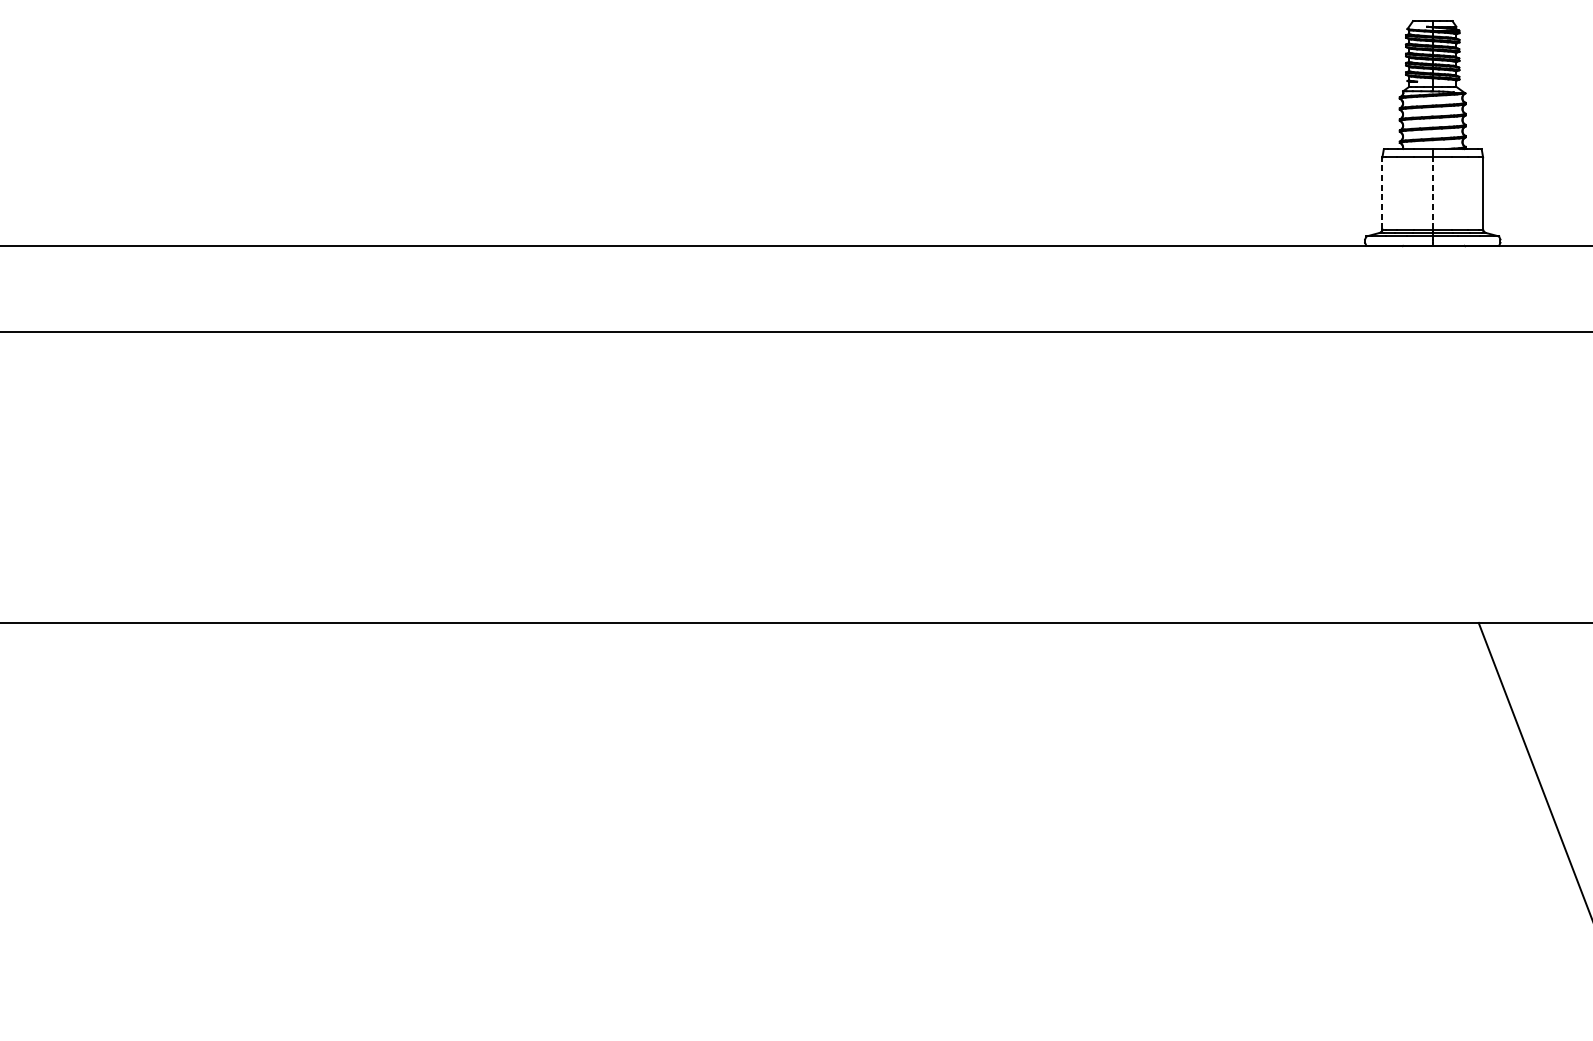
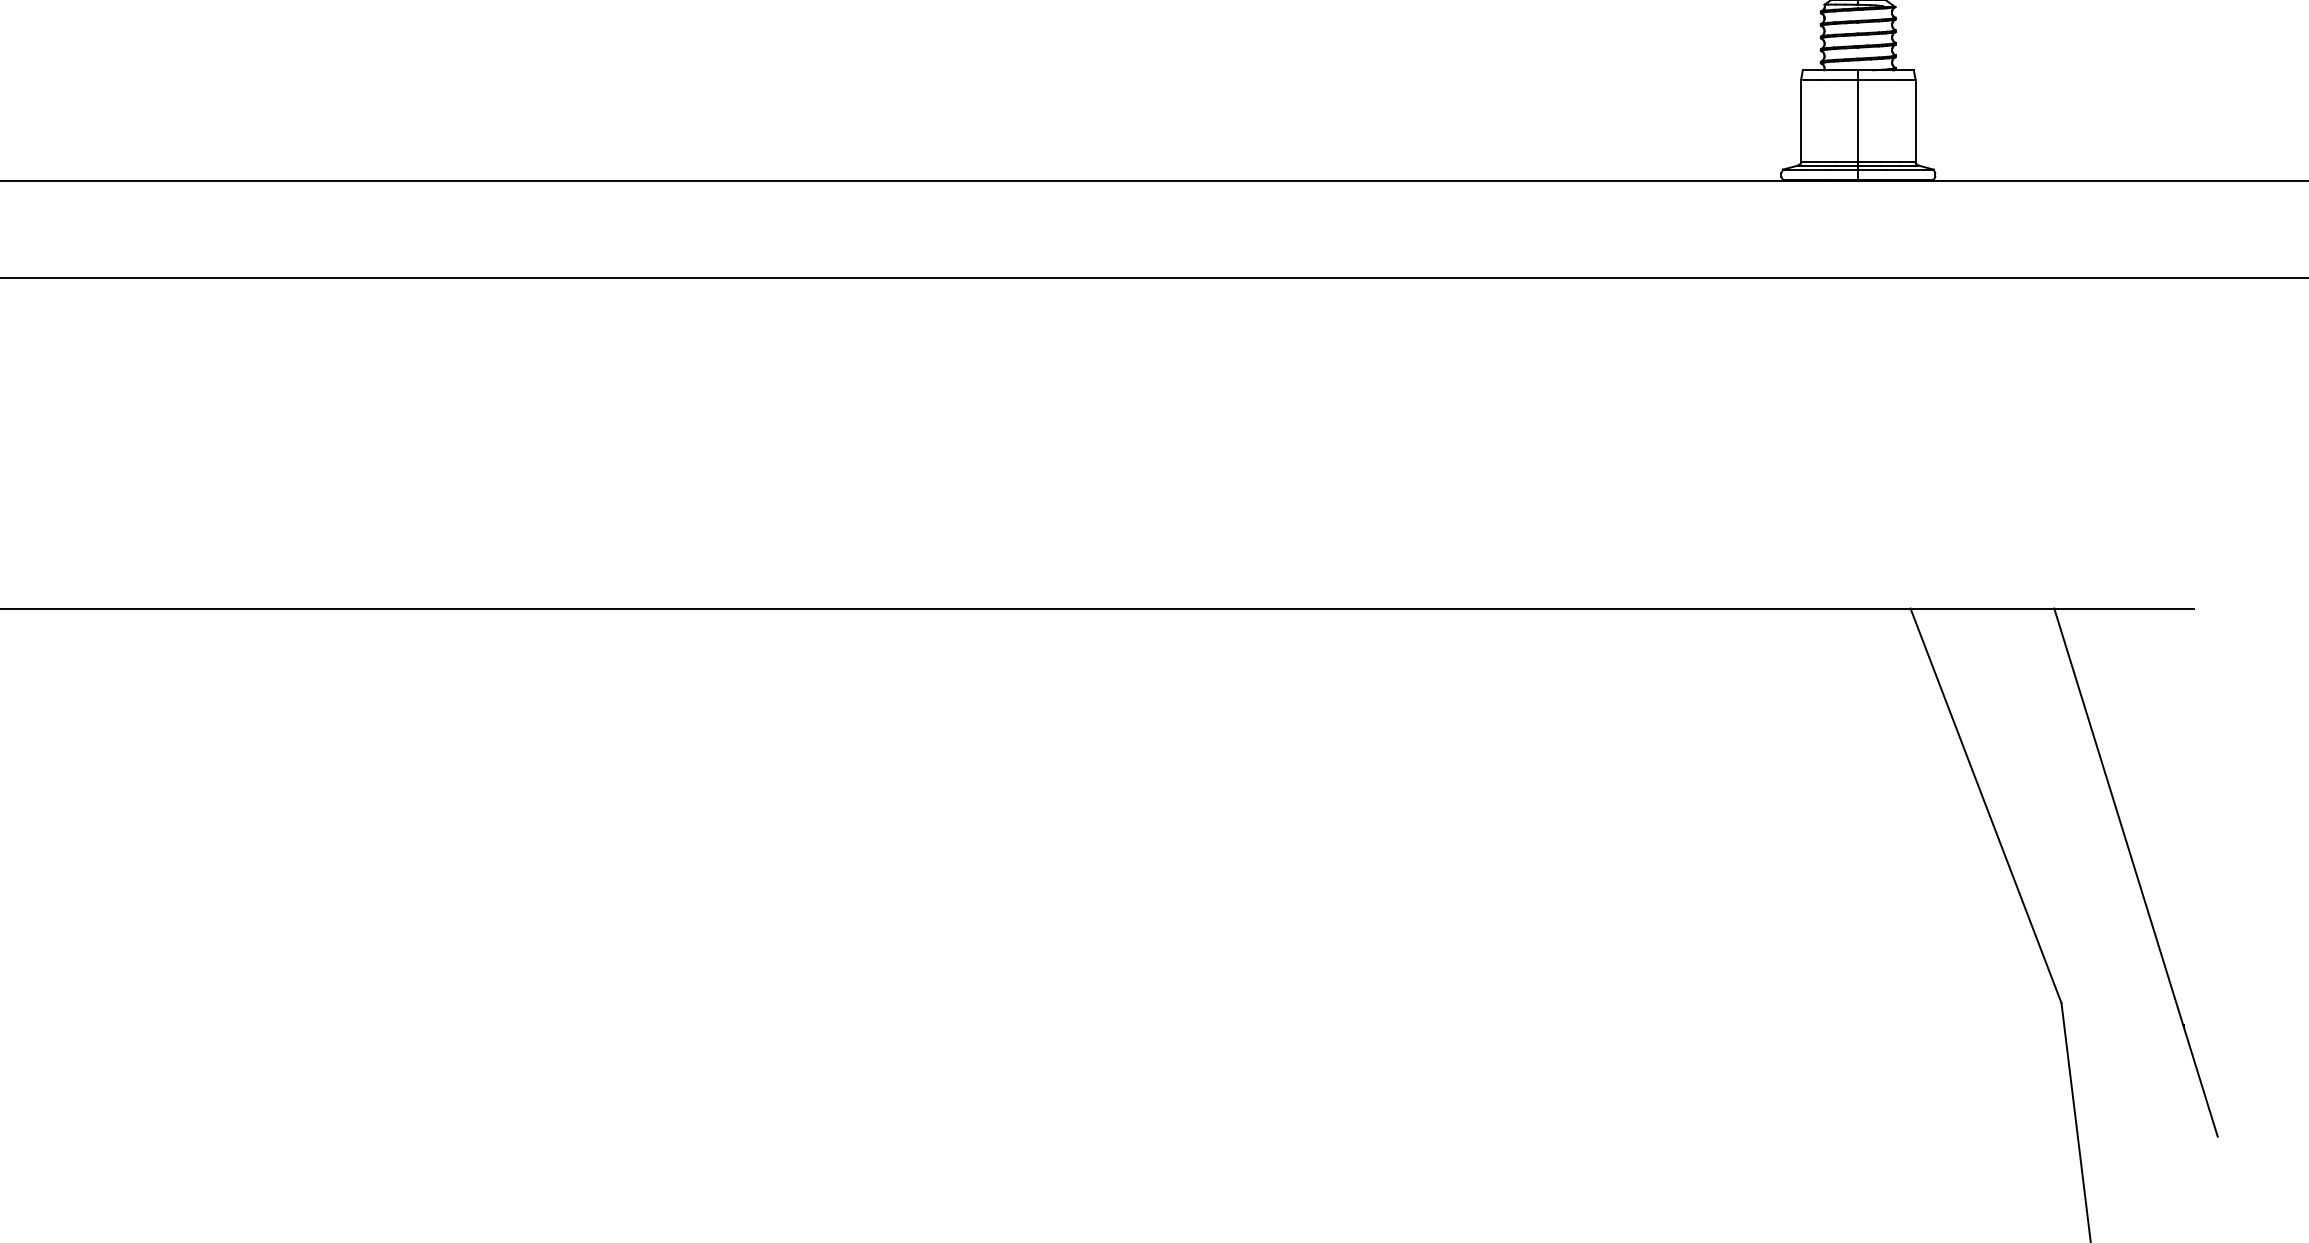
line: (1382, 193) -> (1801, 120), dashed -> solid
line: (1432, 193) -> (1858, 120), dashed -> solid

